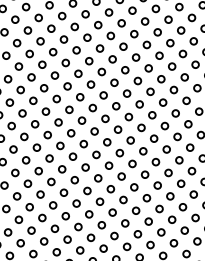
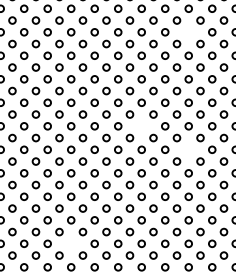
circle: (168, 19) -> (188, 32), removed
circle: (128, 117) -> (141, 126), removed
circle: (177, 136) -> (188, 149), removed
circle: (67, 239) -> (71, 243), removed

